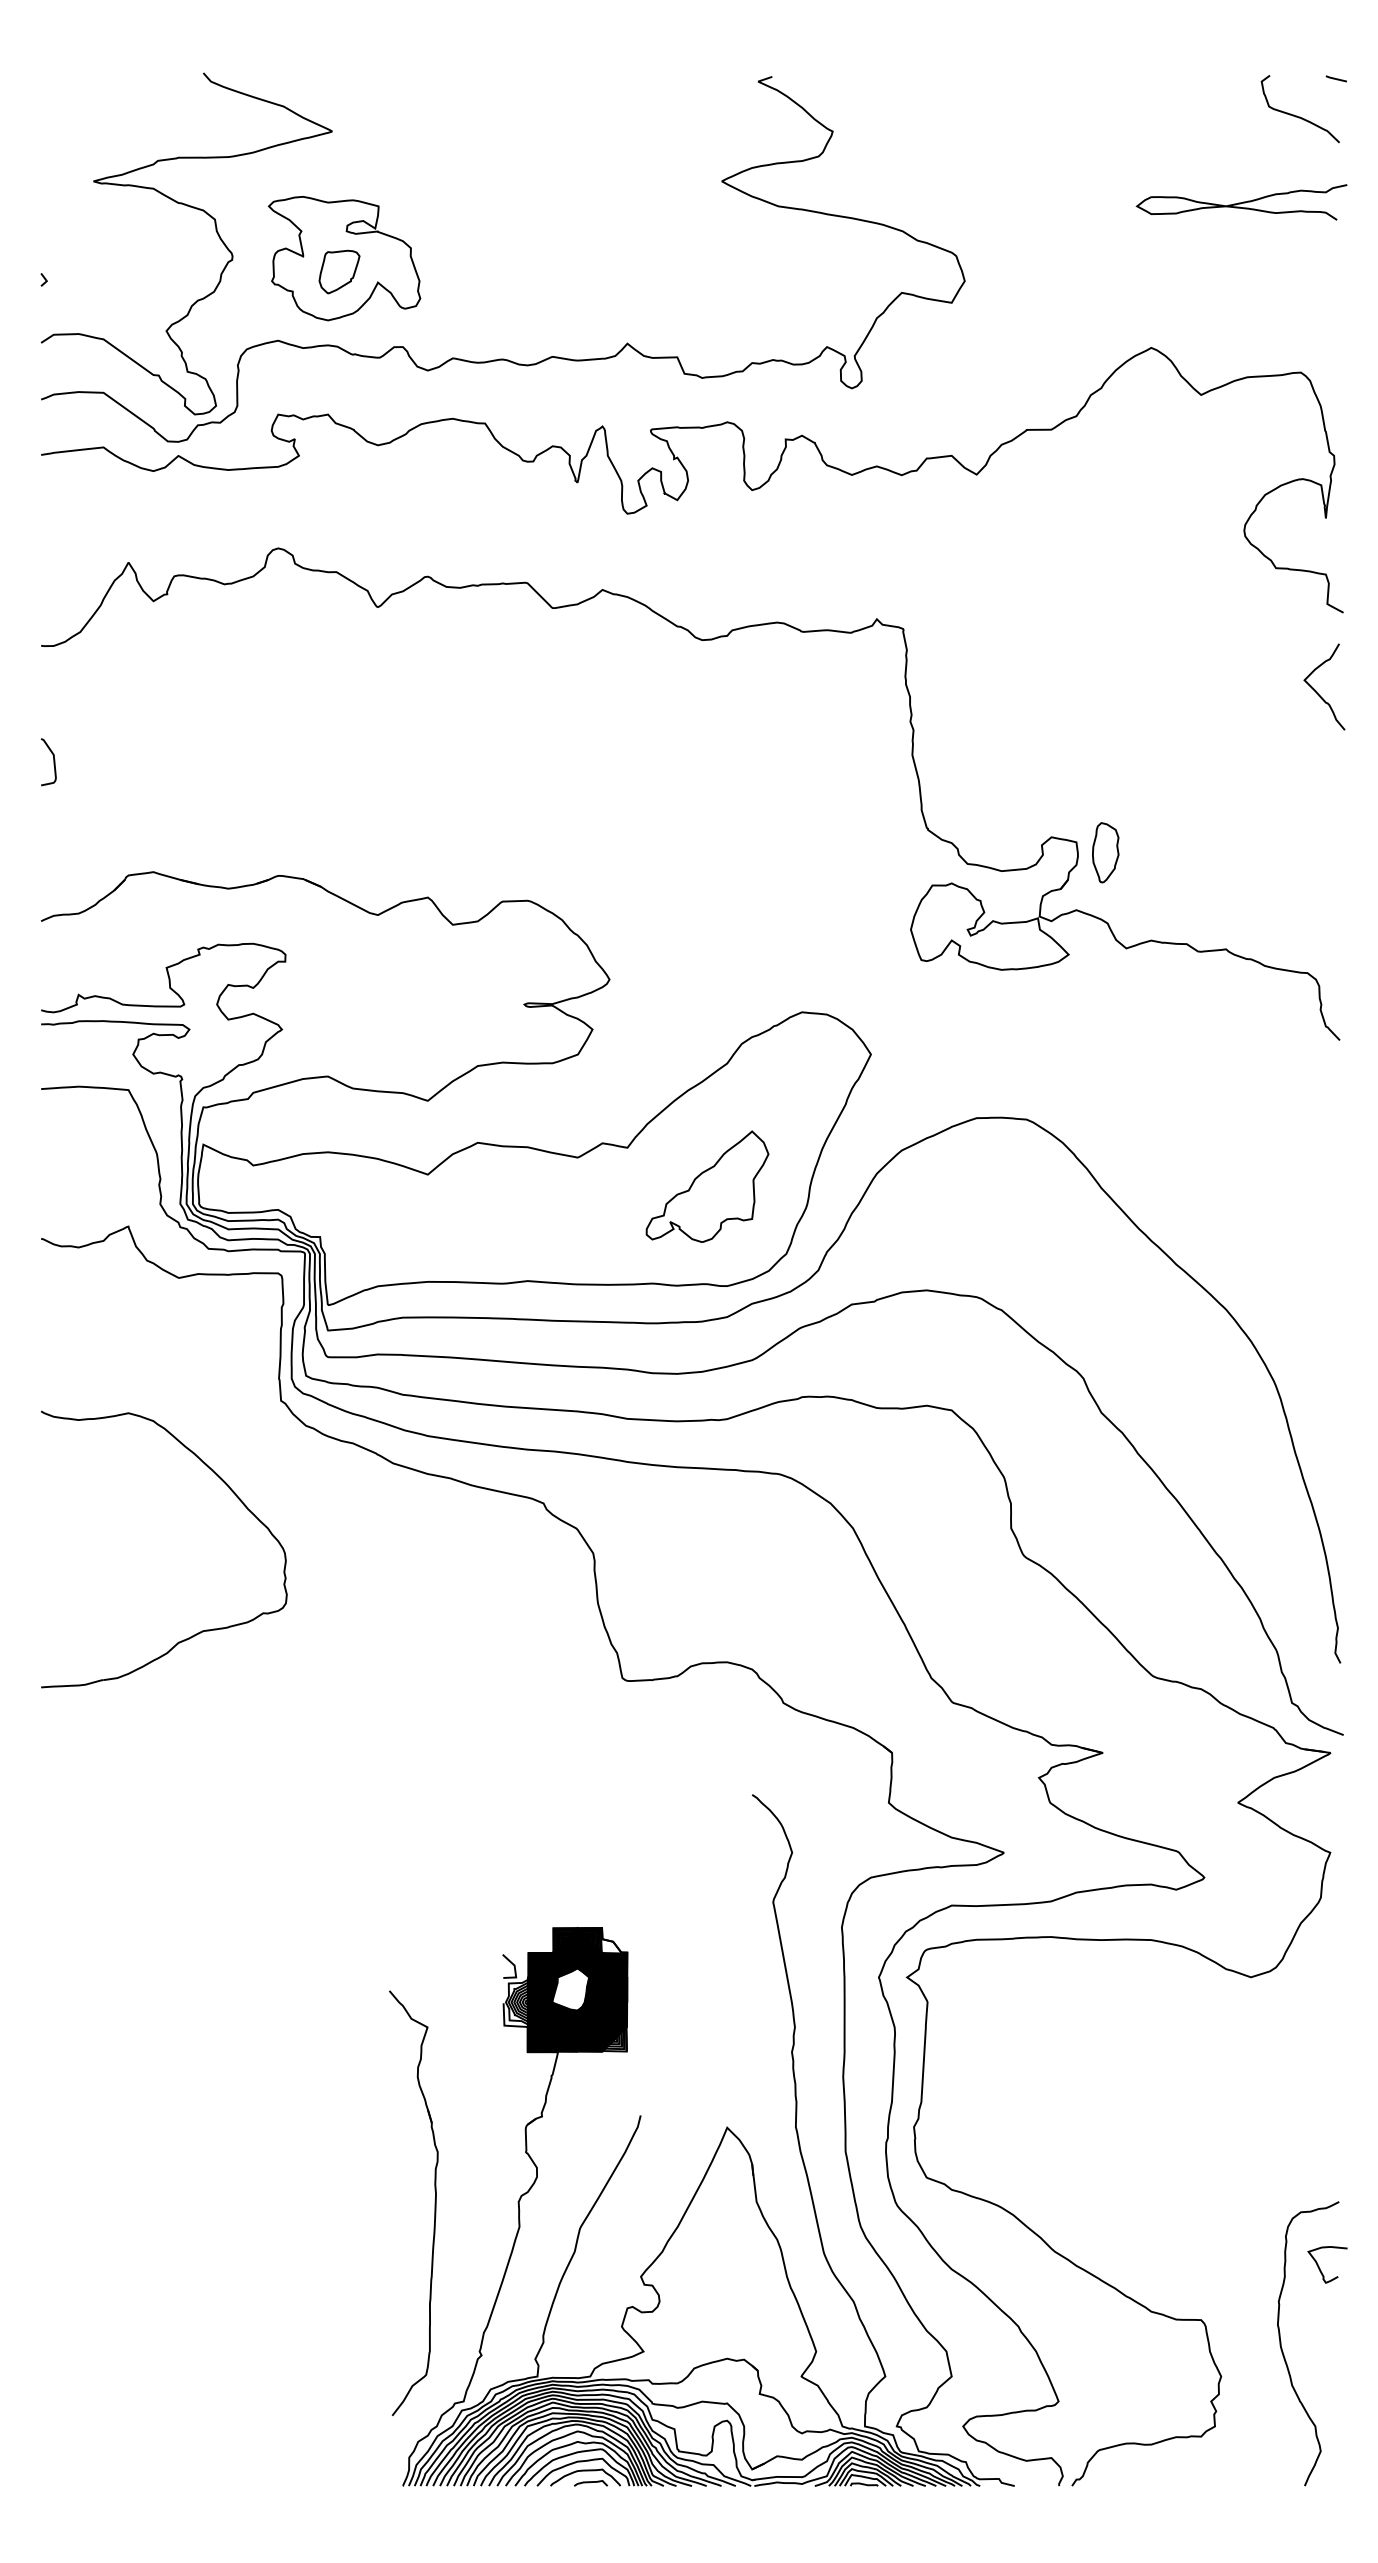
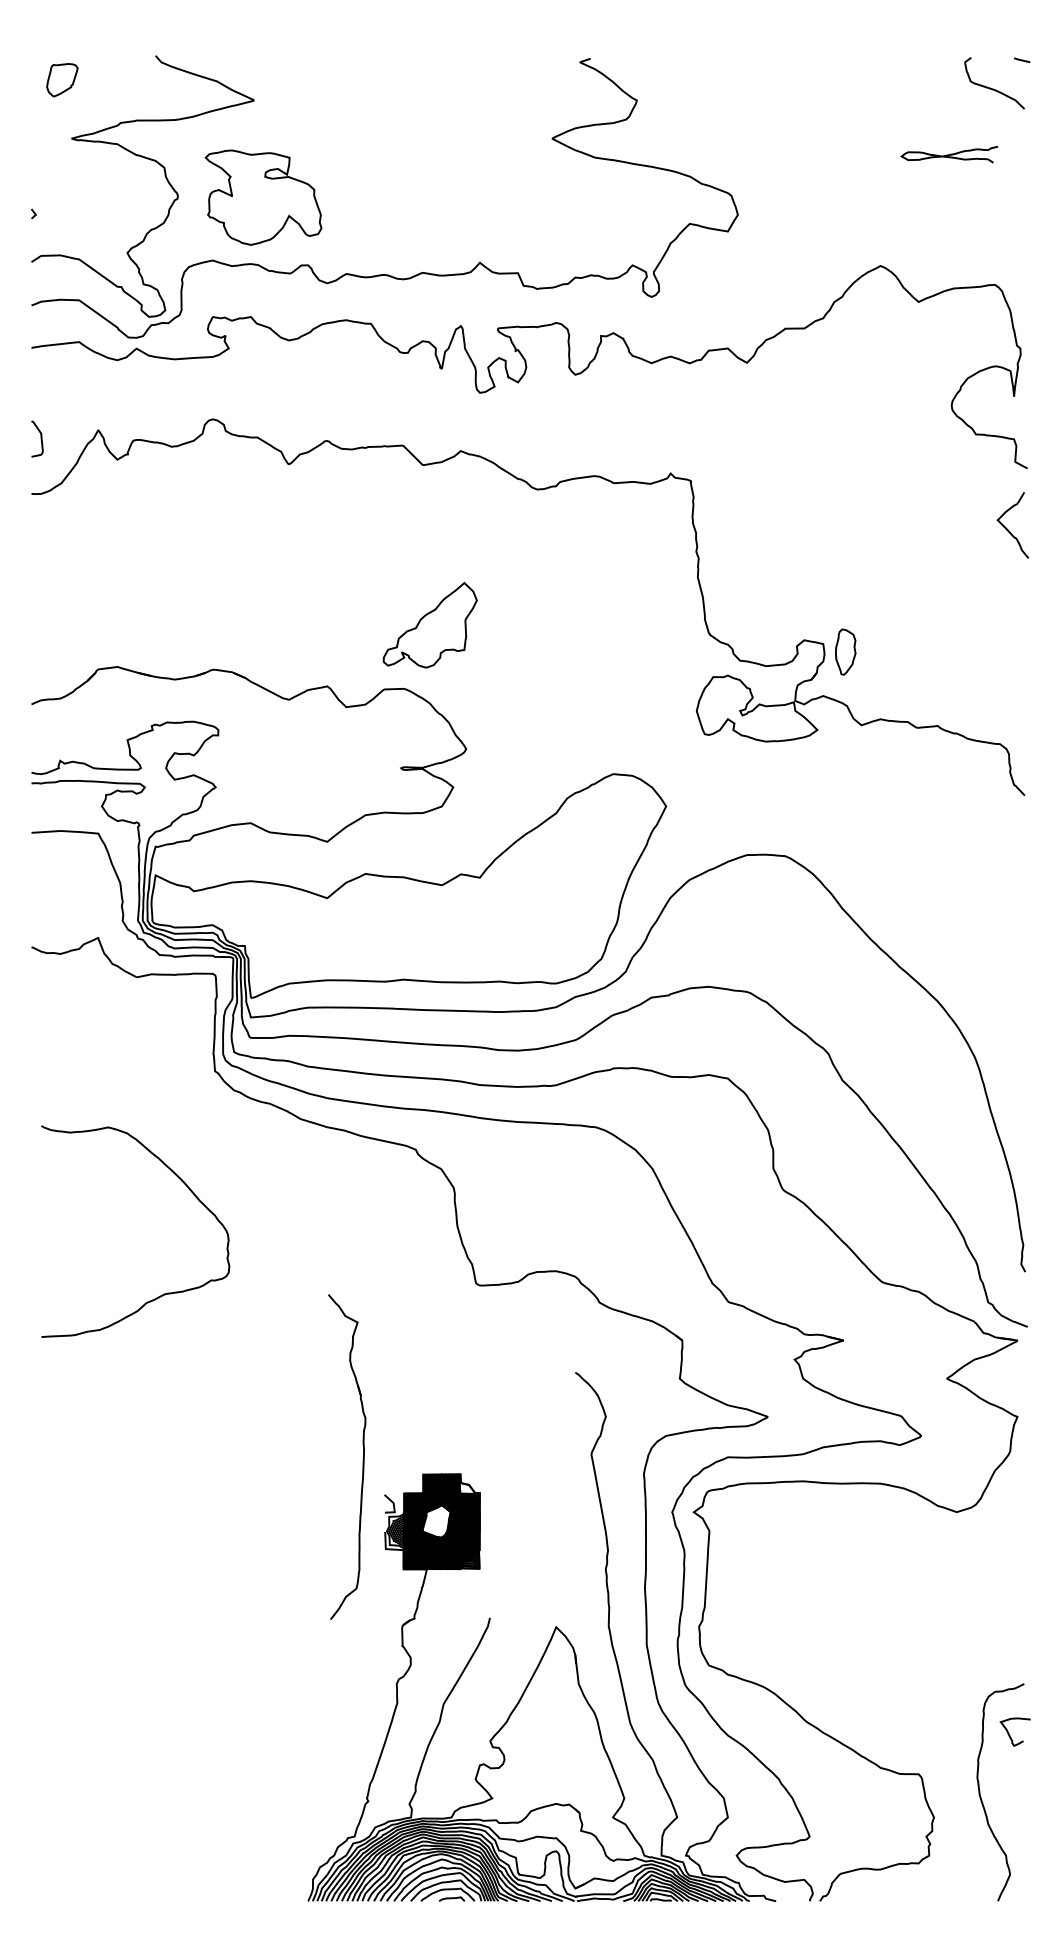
part: (1241, 202) -> (949, 154), size x0.6
part: (339, 271) -> (62, 79), moved
curve: (53, 762) -> (40, 439), moved
part: (707, 1186) -> (430, 625), moved
part: (230, 1490) -> (186, 1186), moved
part: (434, 2202) -> (362, 1456), moved

